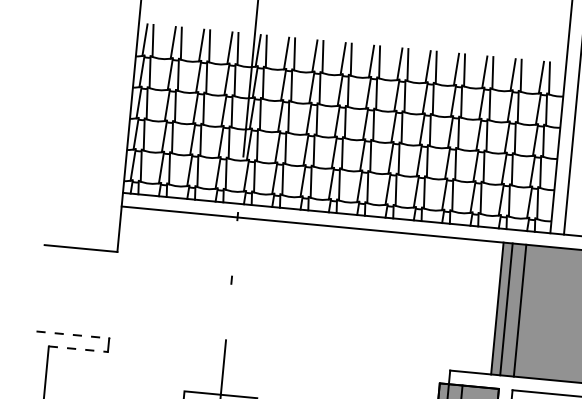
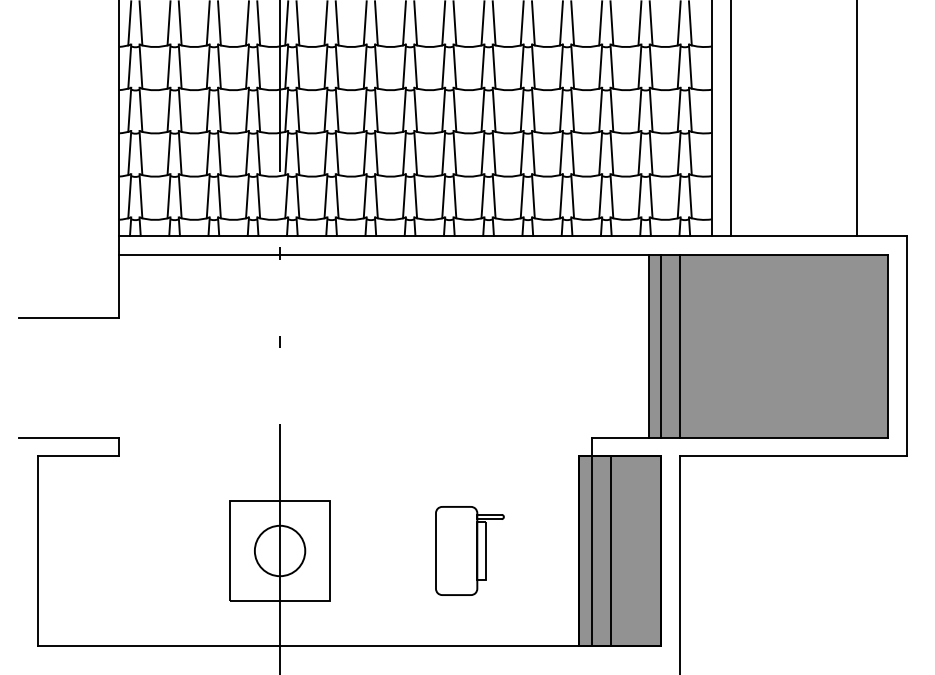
line: (73, 334) -> (69, 437), dashed -> solid
line: (78, 349) -> (78, 456), dashed -> solid

